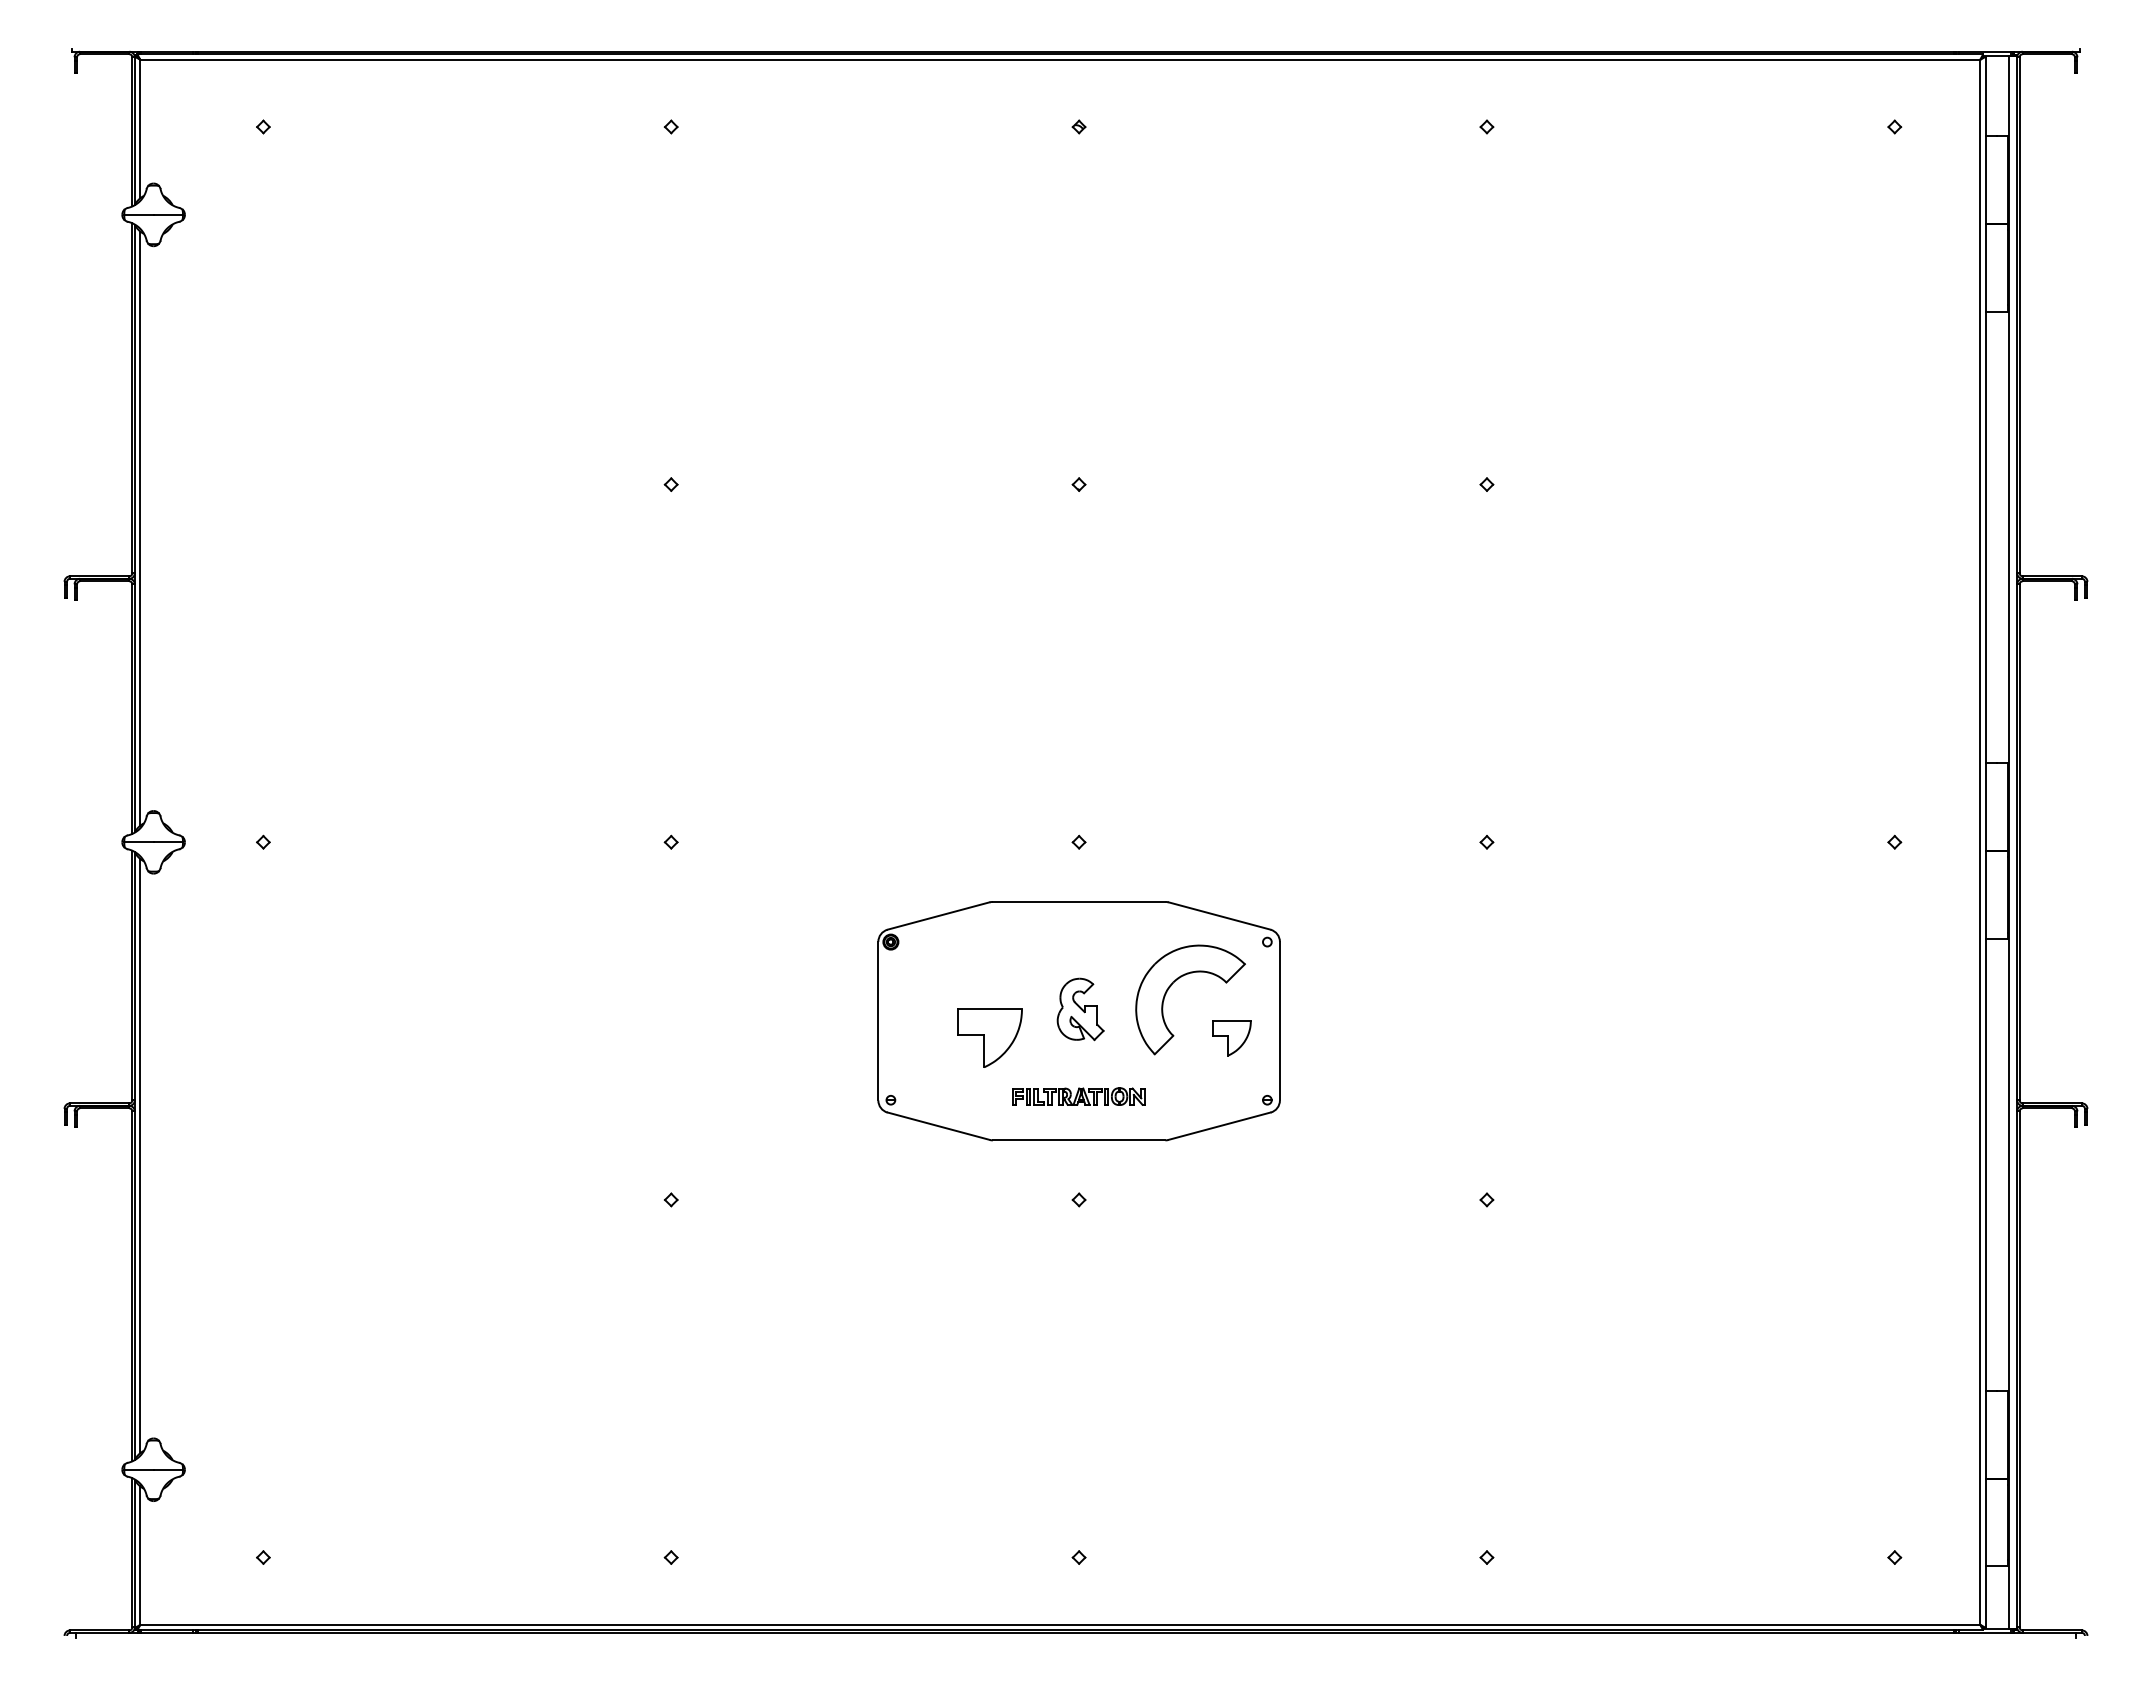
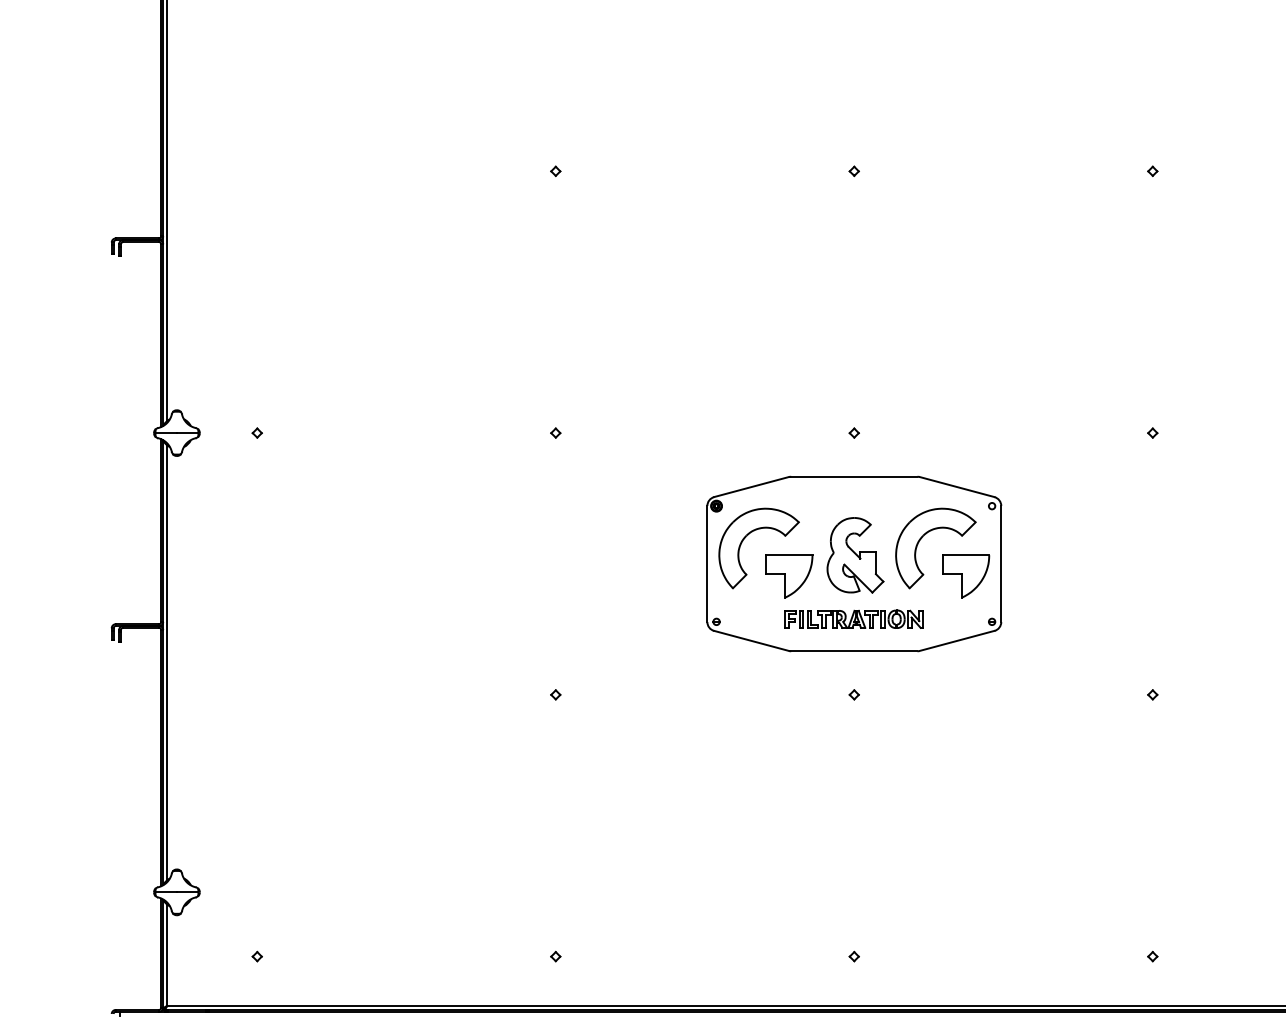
part: (932, 983) -> (747, 536), added
part: (1080, 1009) -> (855, 555), size x1.67
part: (1231, 1037) -> (965, 575), size x1.67
part: (1078, 1096) -> (853, 619), size x1.43

